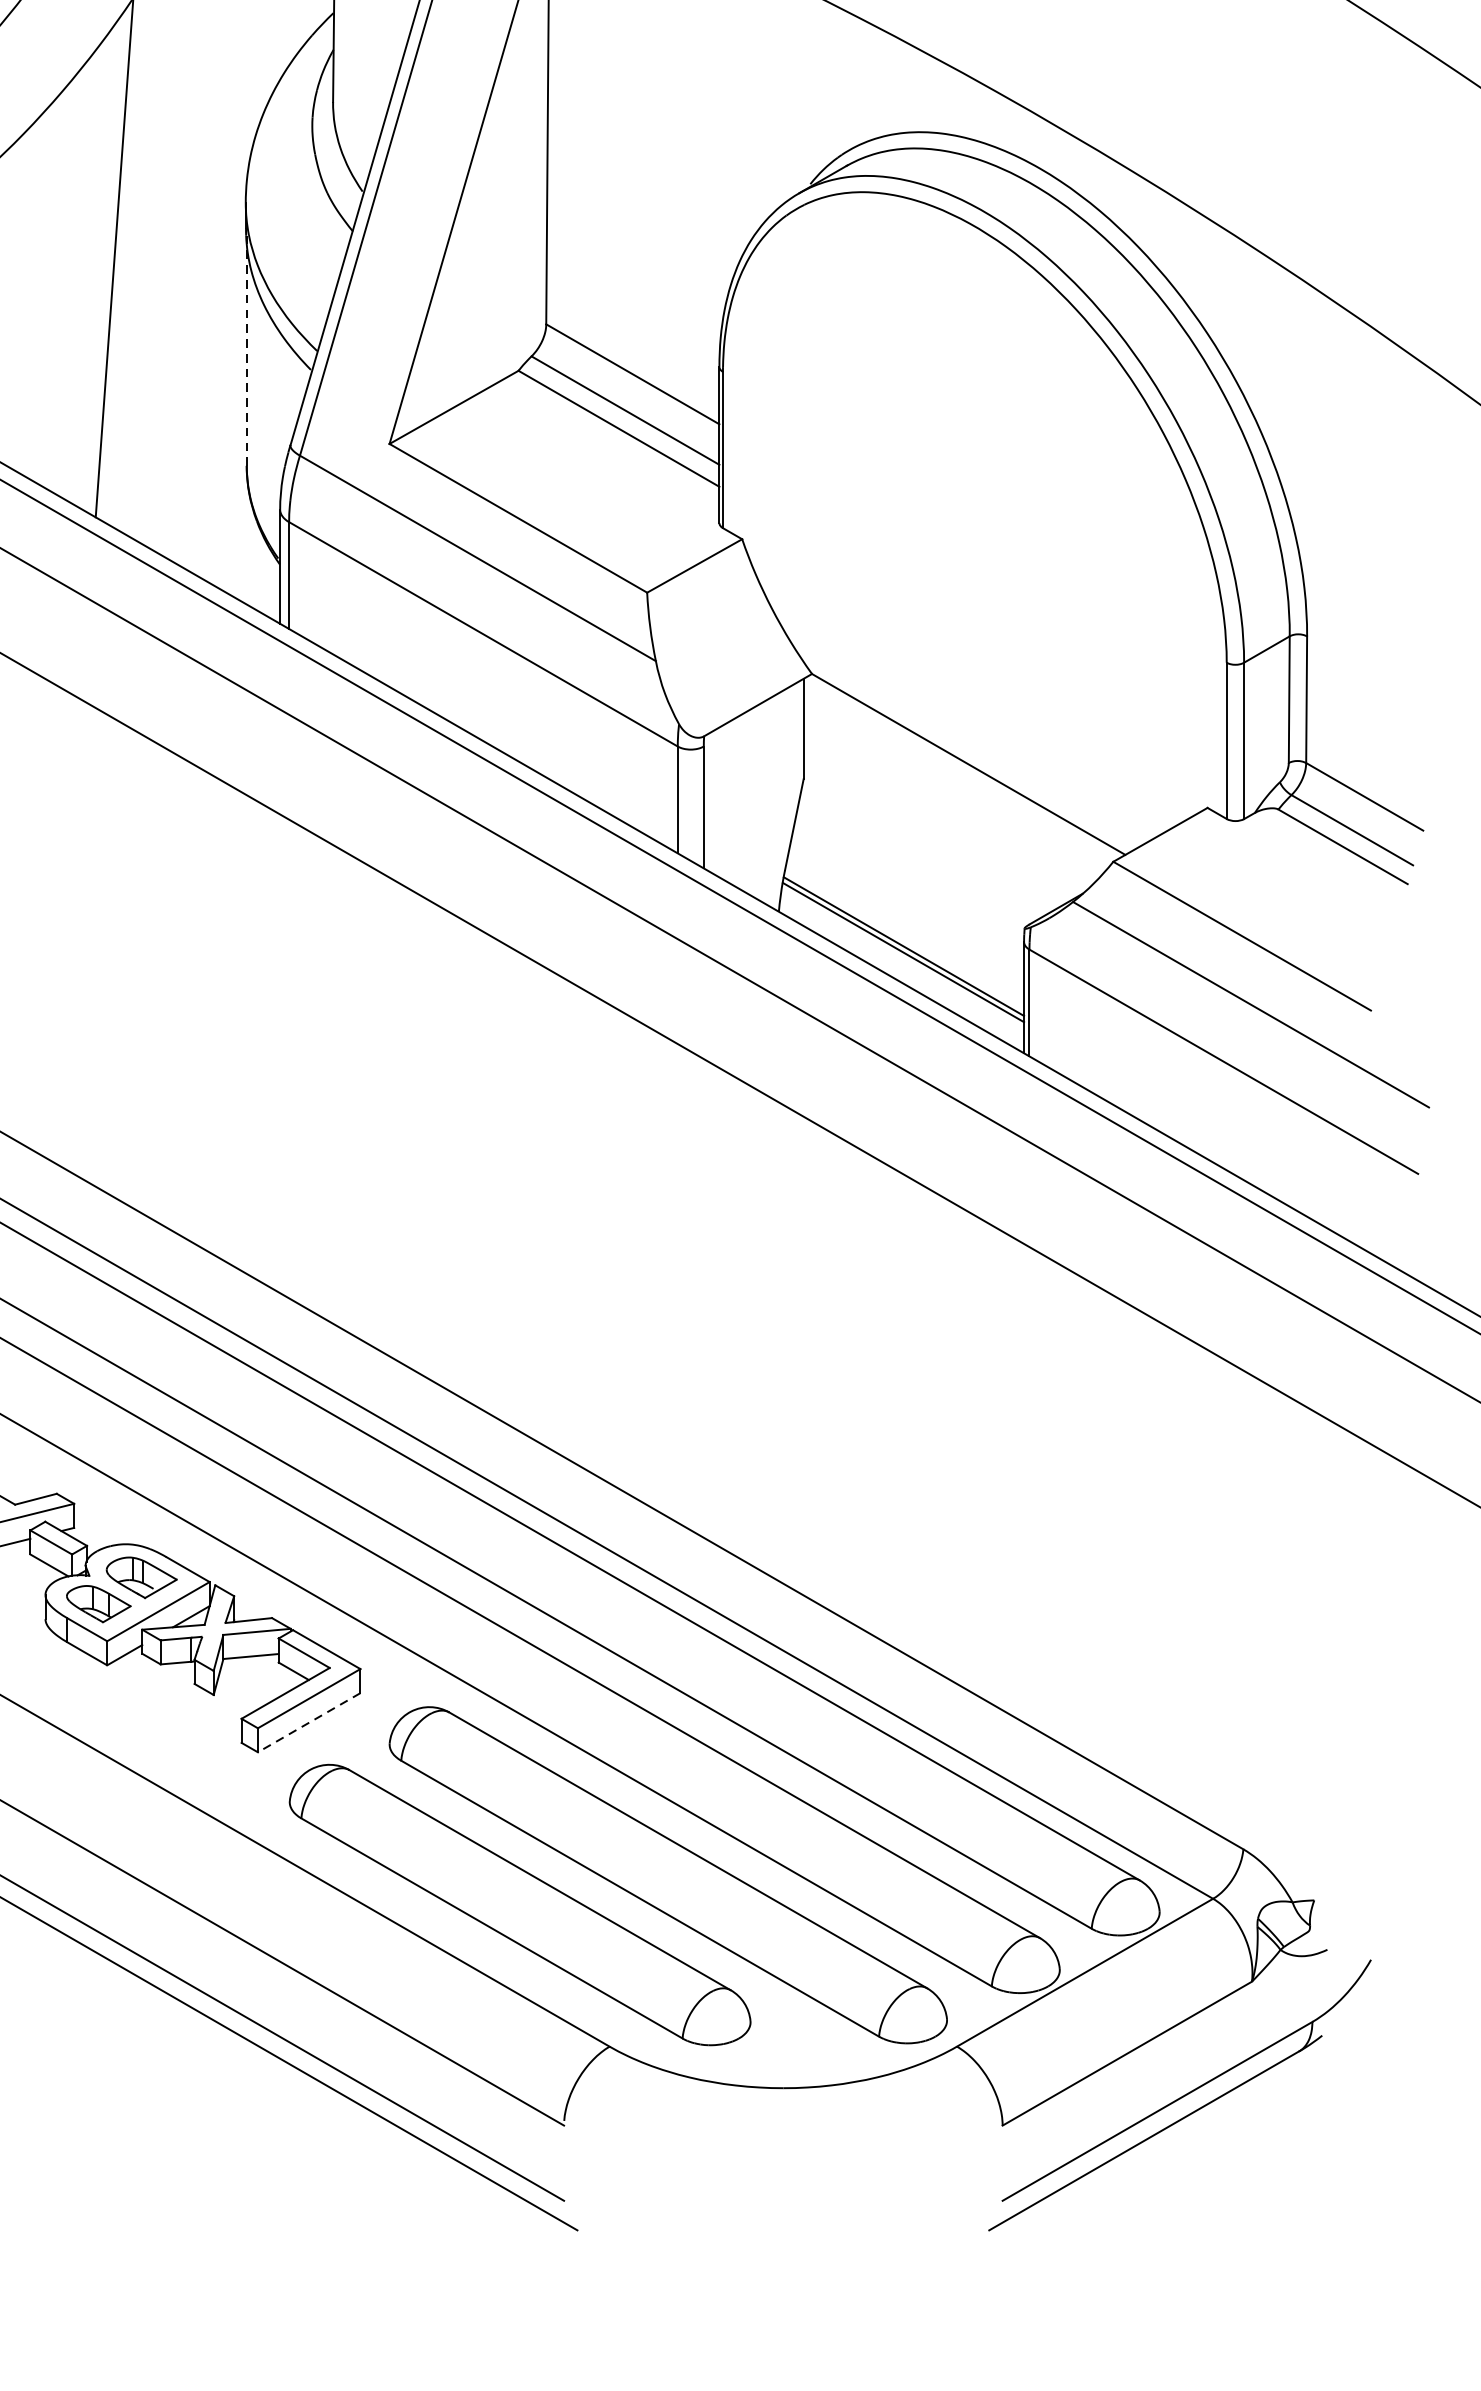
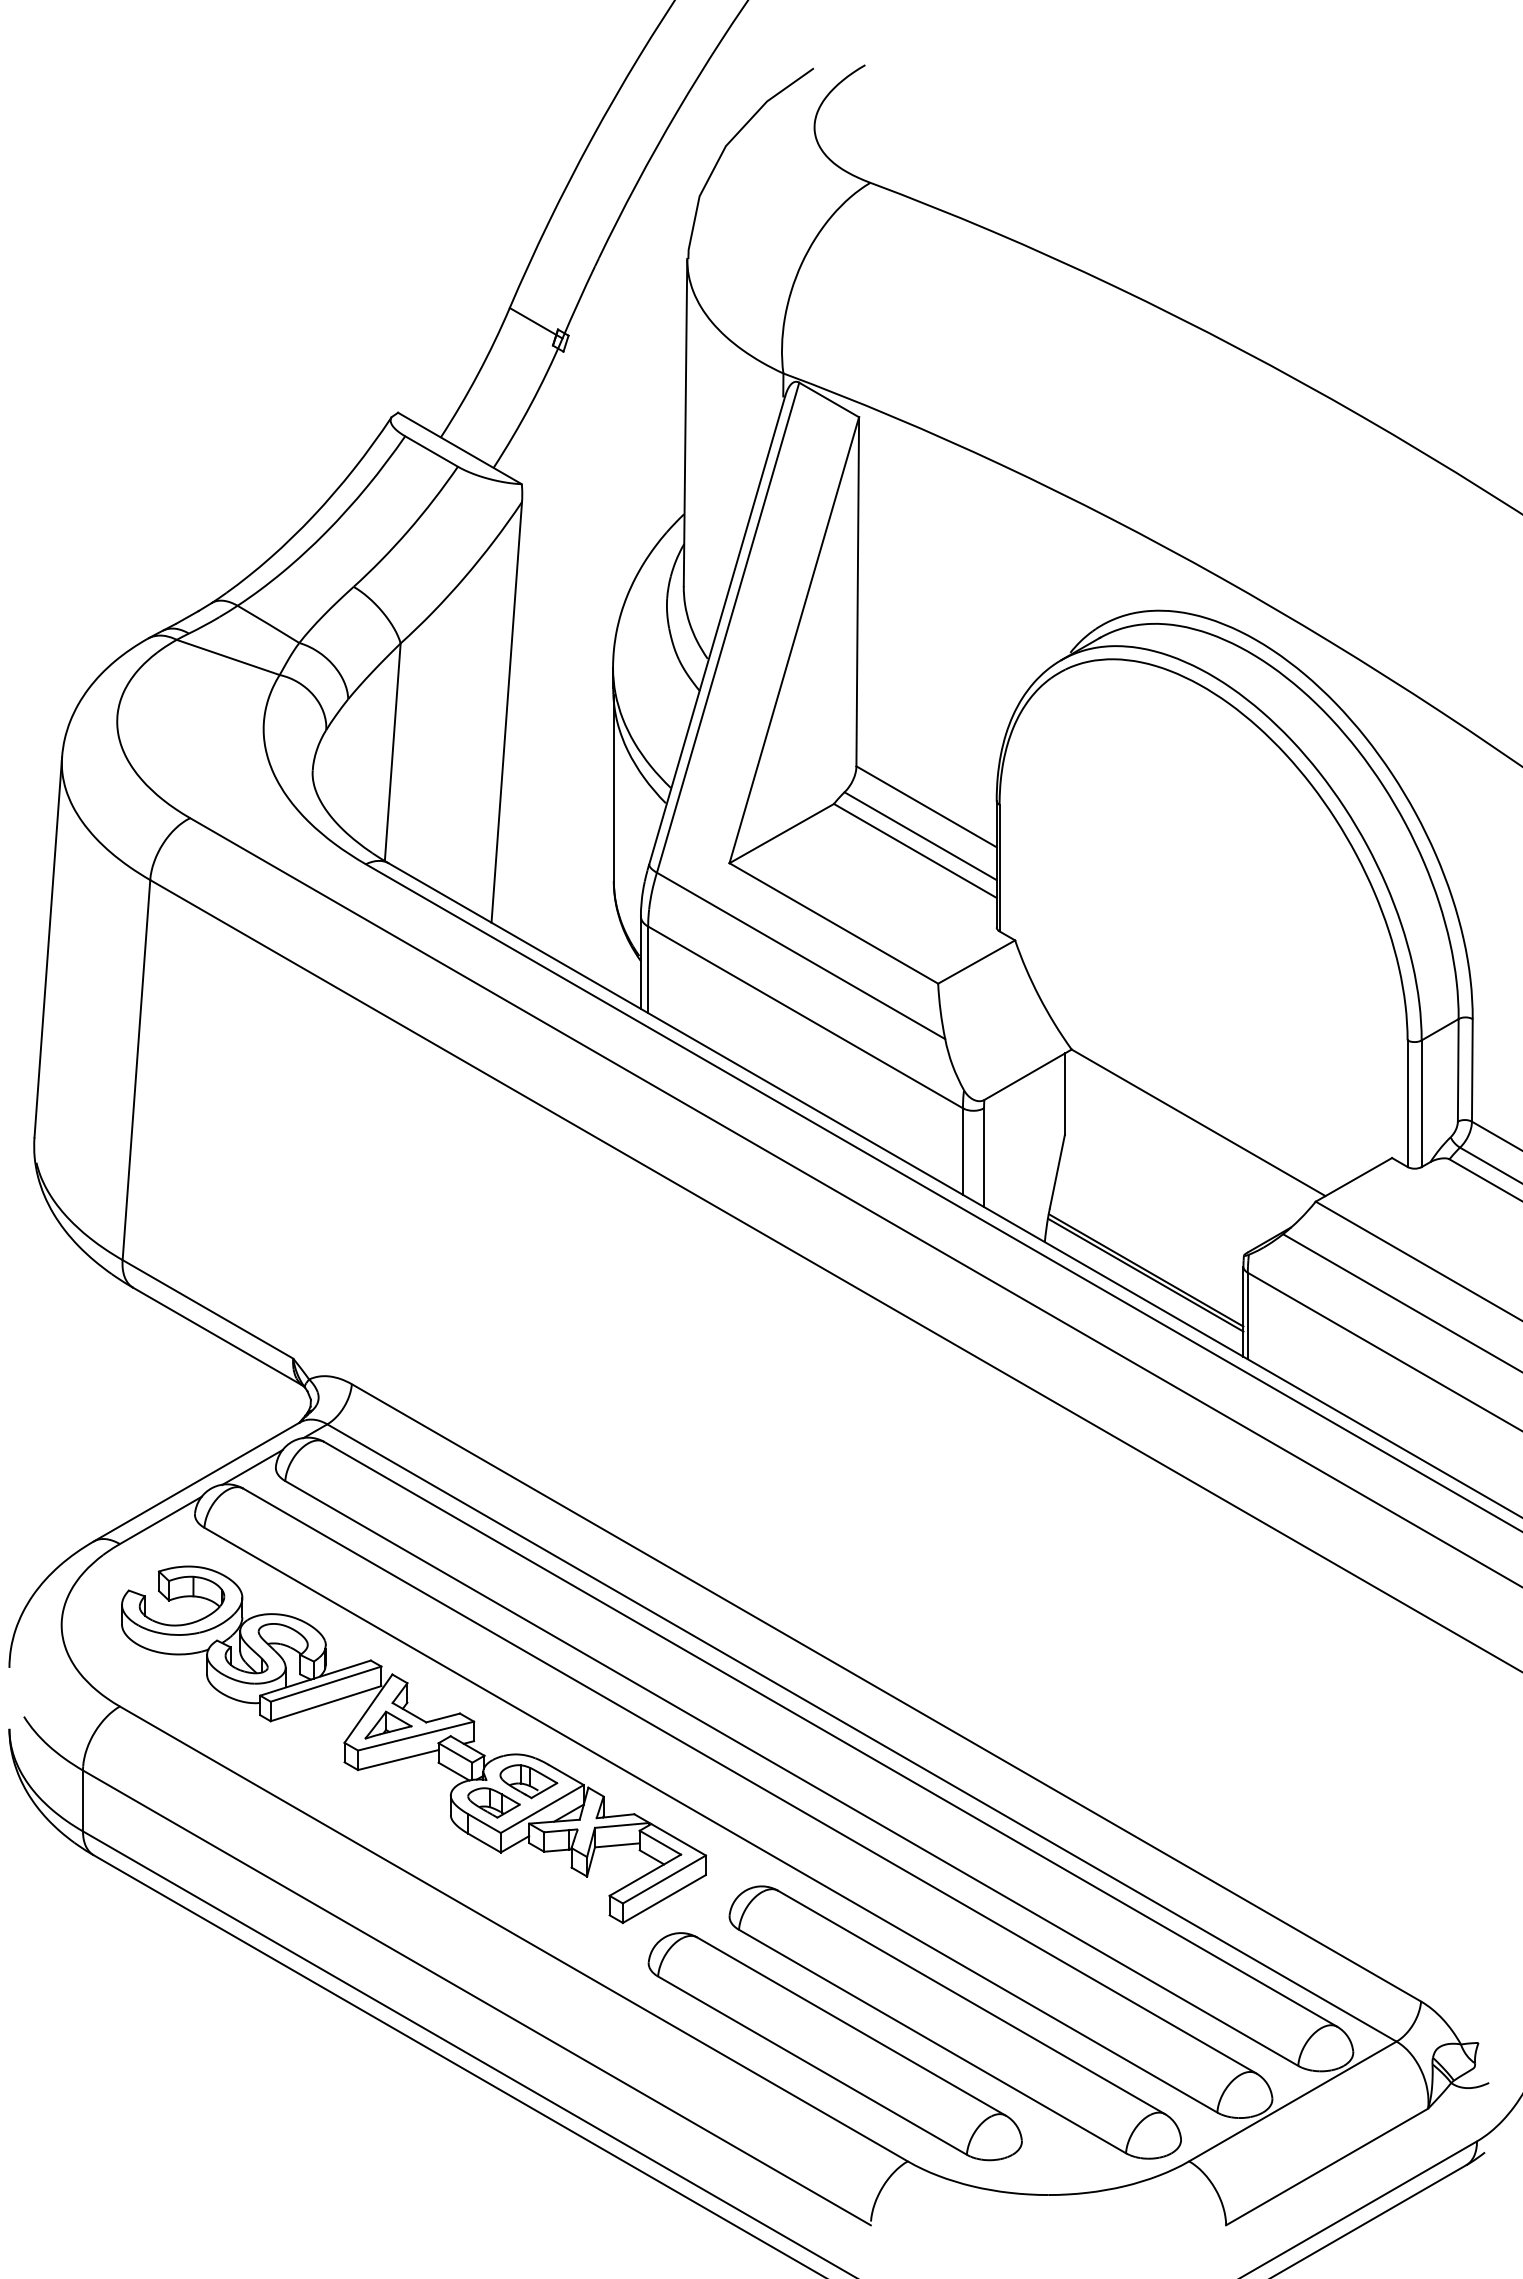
line: (246, 351) -> (613, 788), dashed -> solid
line: (309, 1723) -> (664, 1899), dashed -> solid

